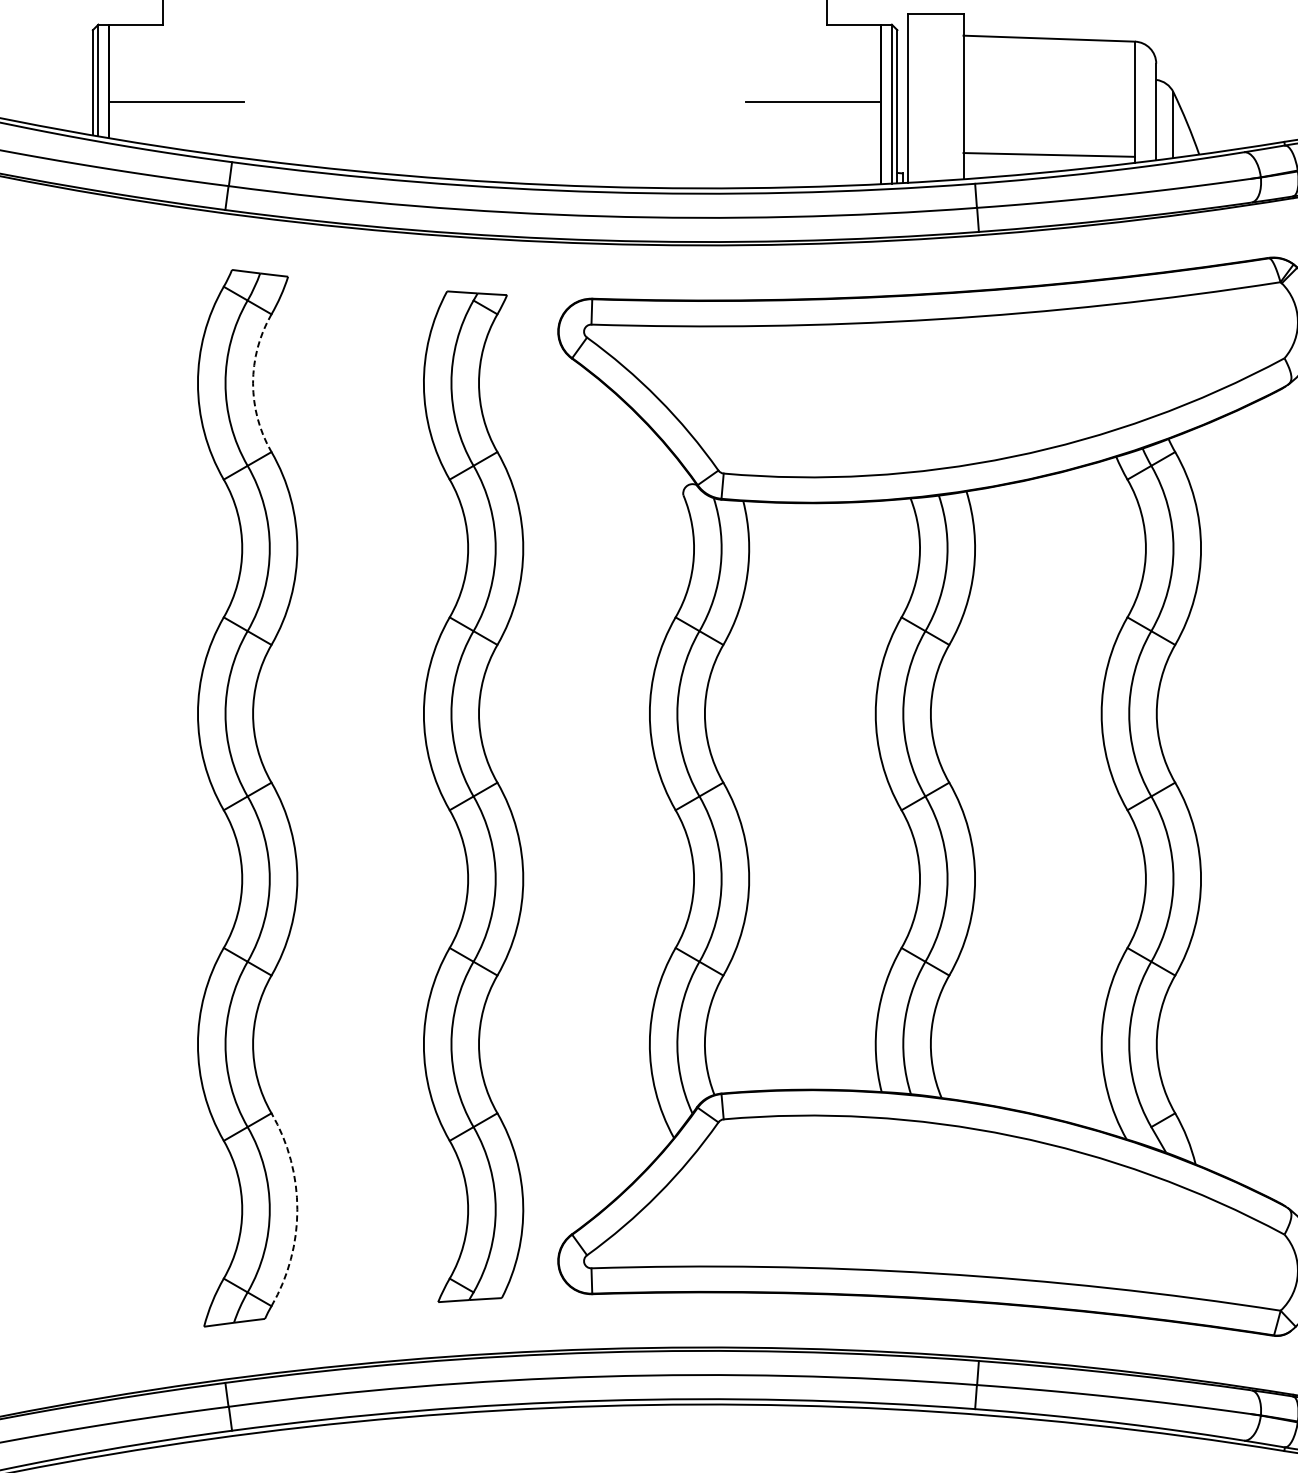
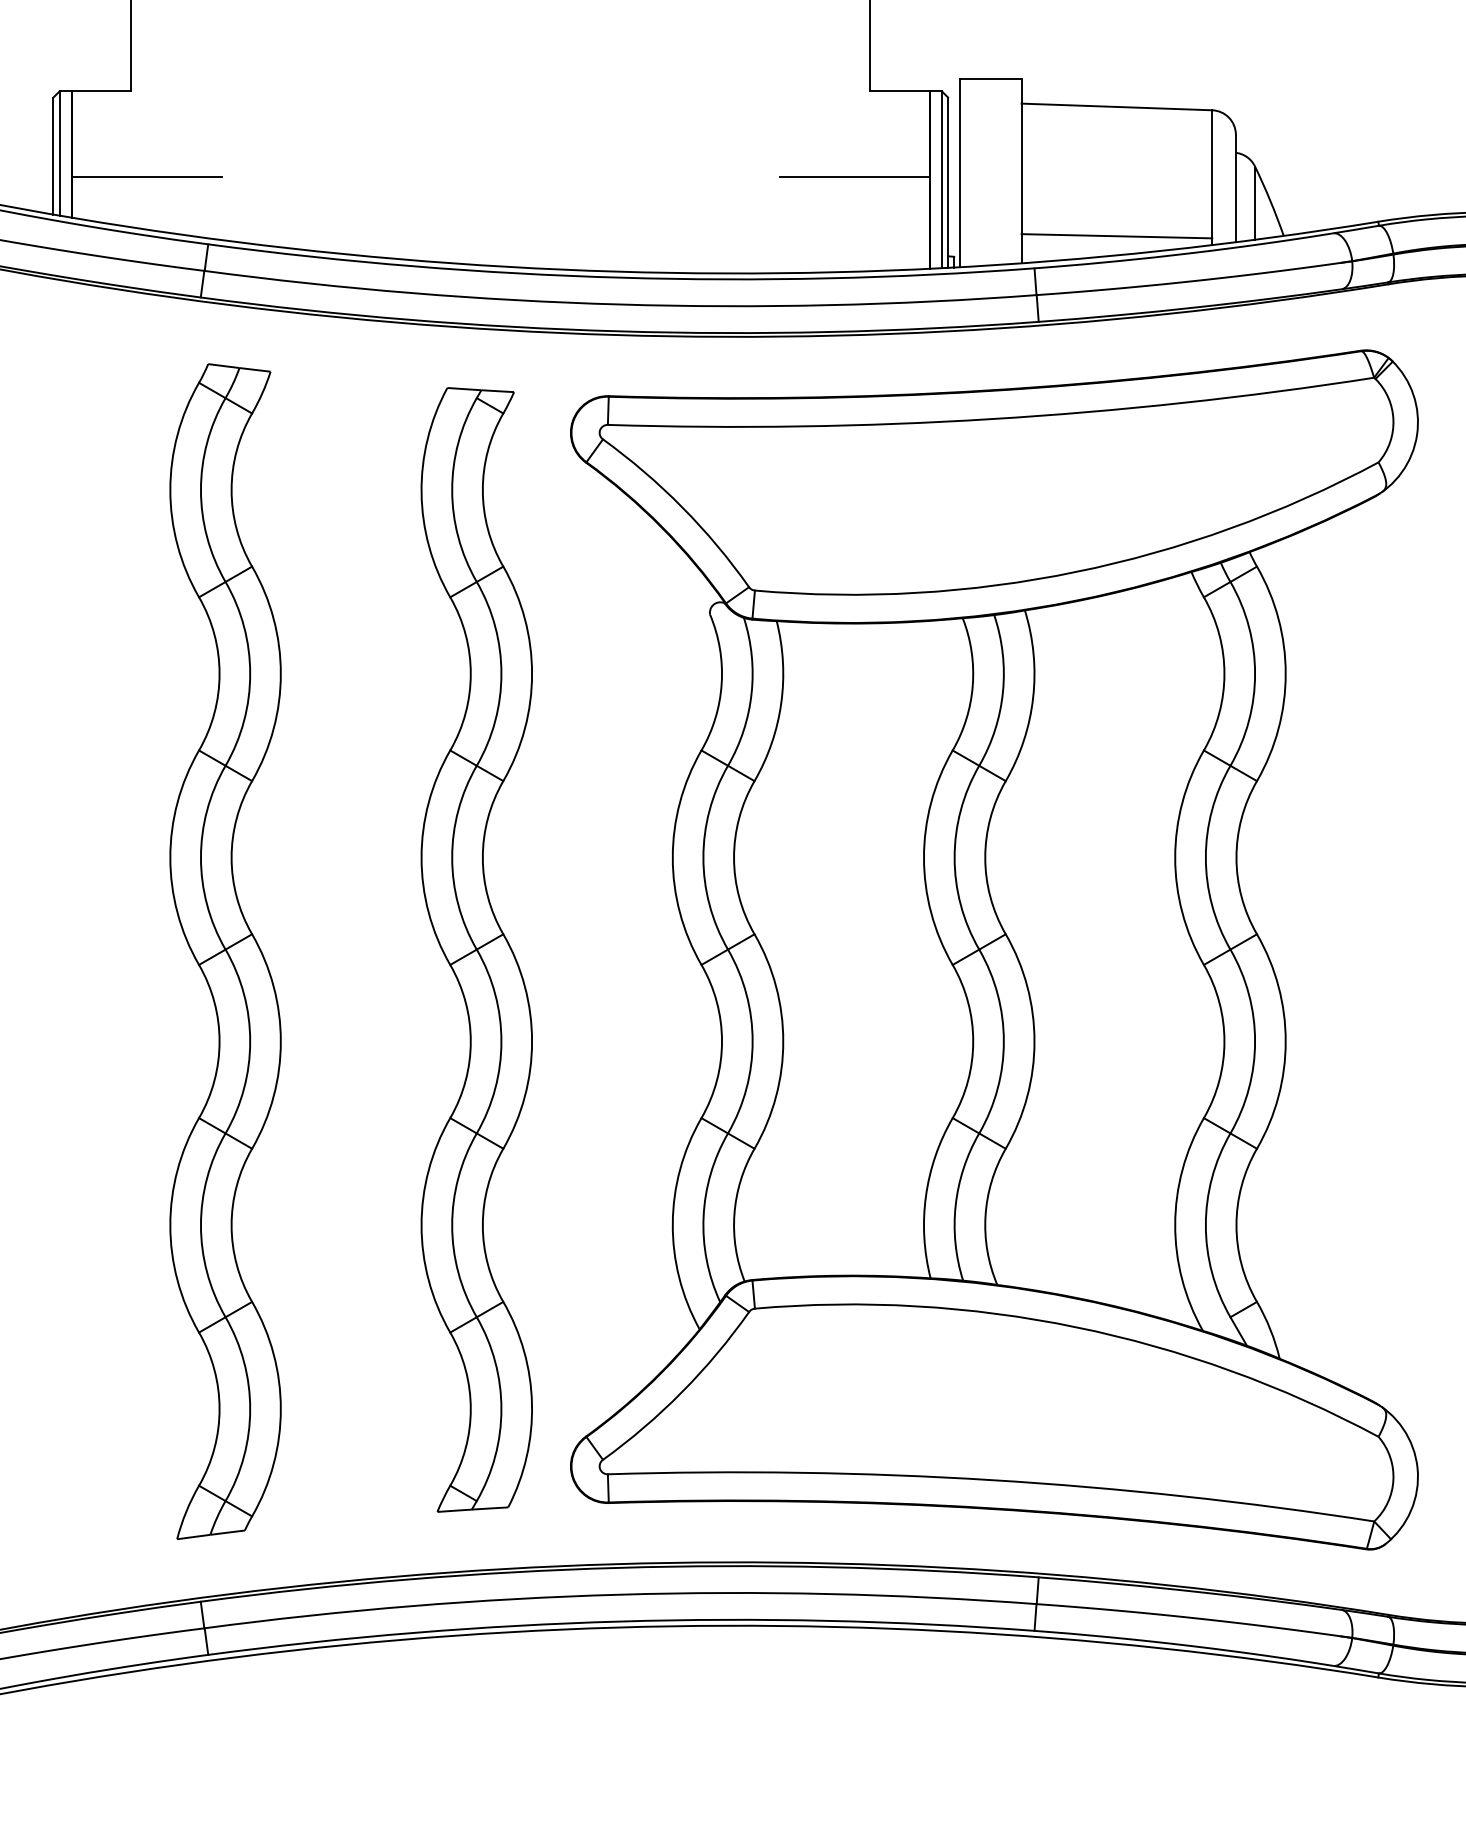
arc: (252, 383) -> (231, 490), dashed -> solid
arc: (297, 1210) -> (280, 1409), dashed -> solid

